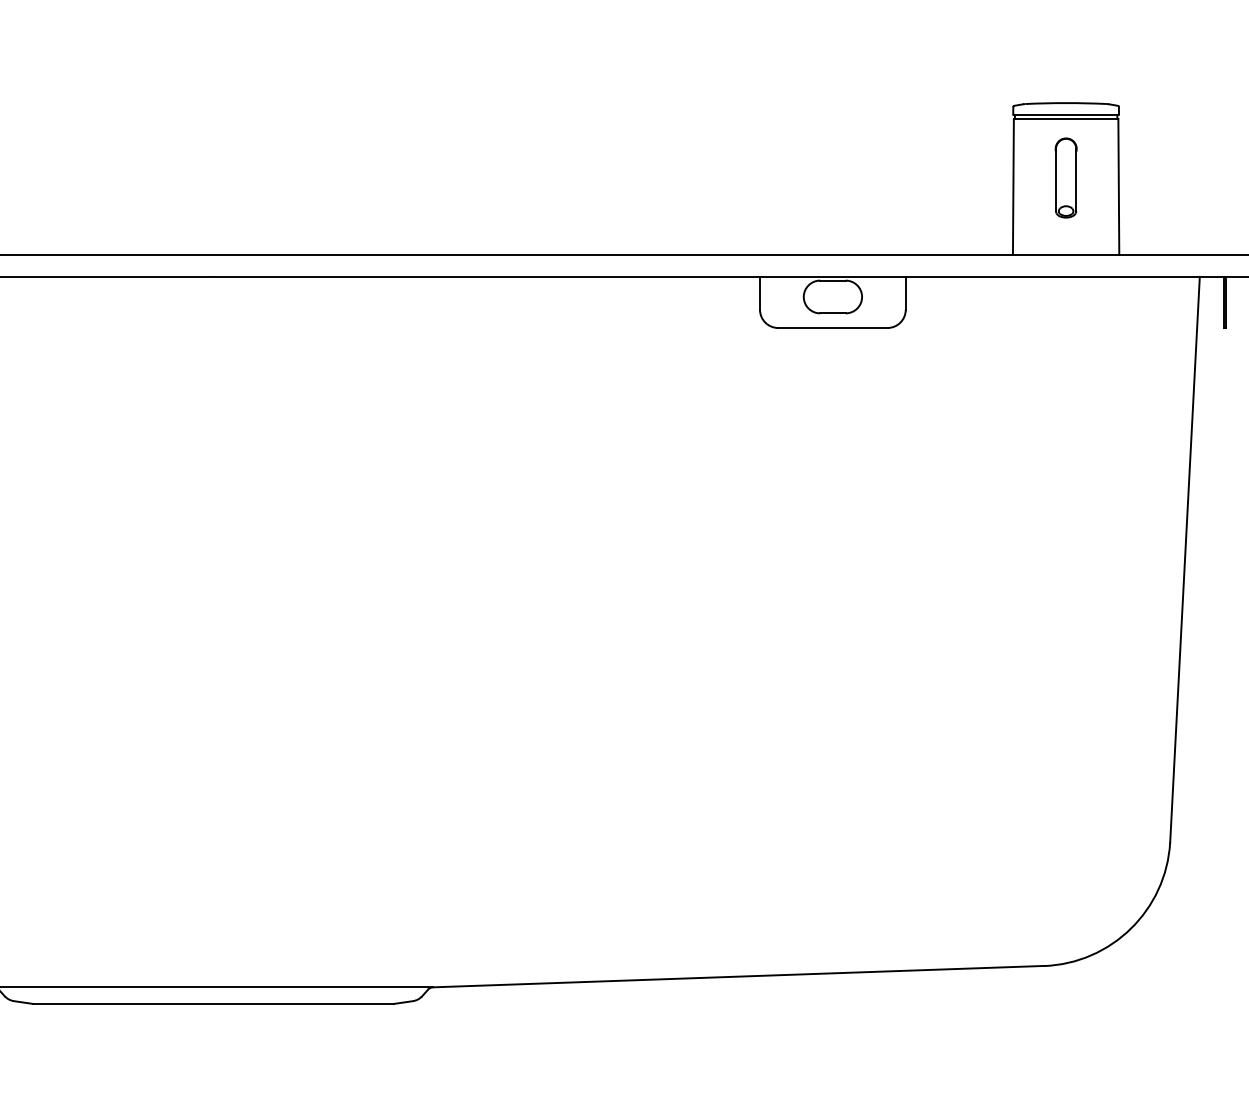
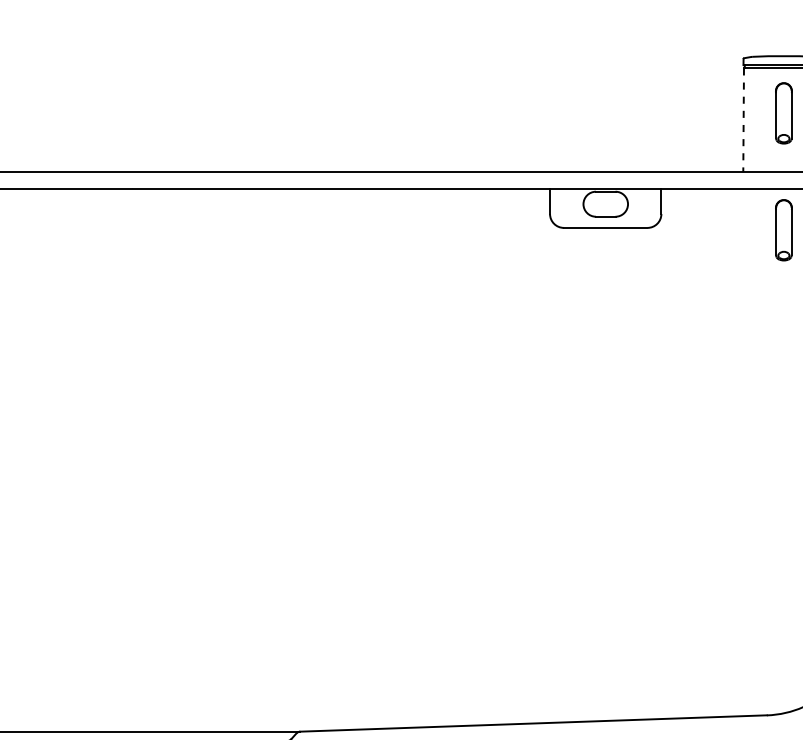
line: (1013, 187) -> (743, 120), solid -> dashed
part: (1065, 330) -> (783, 229), added

